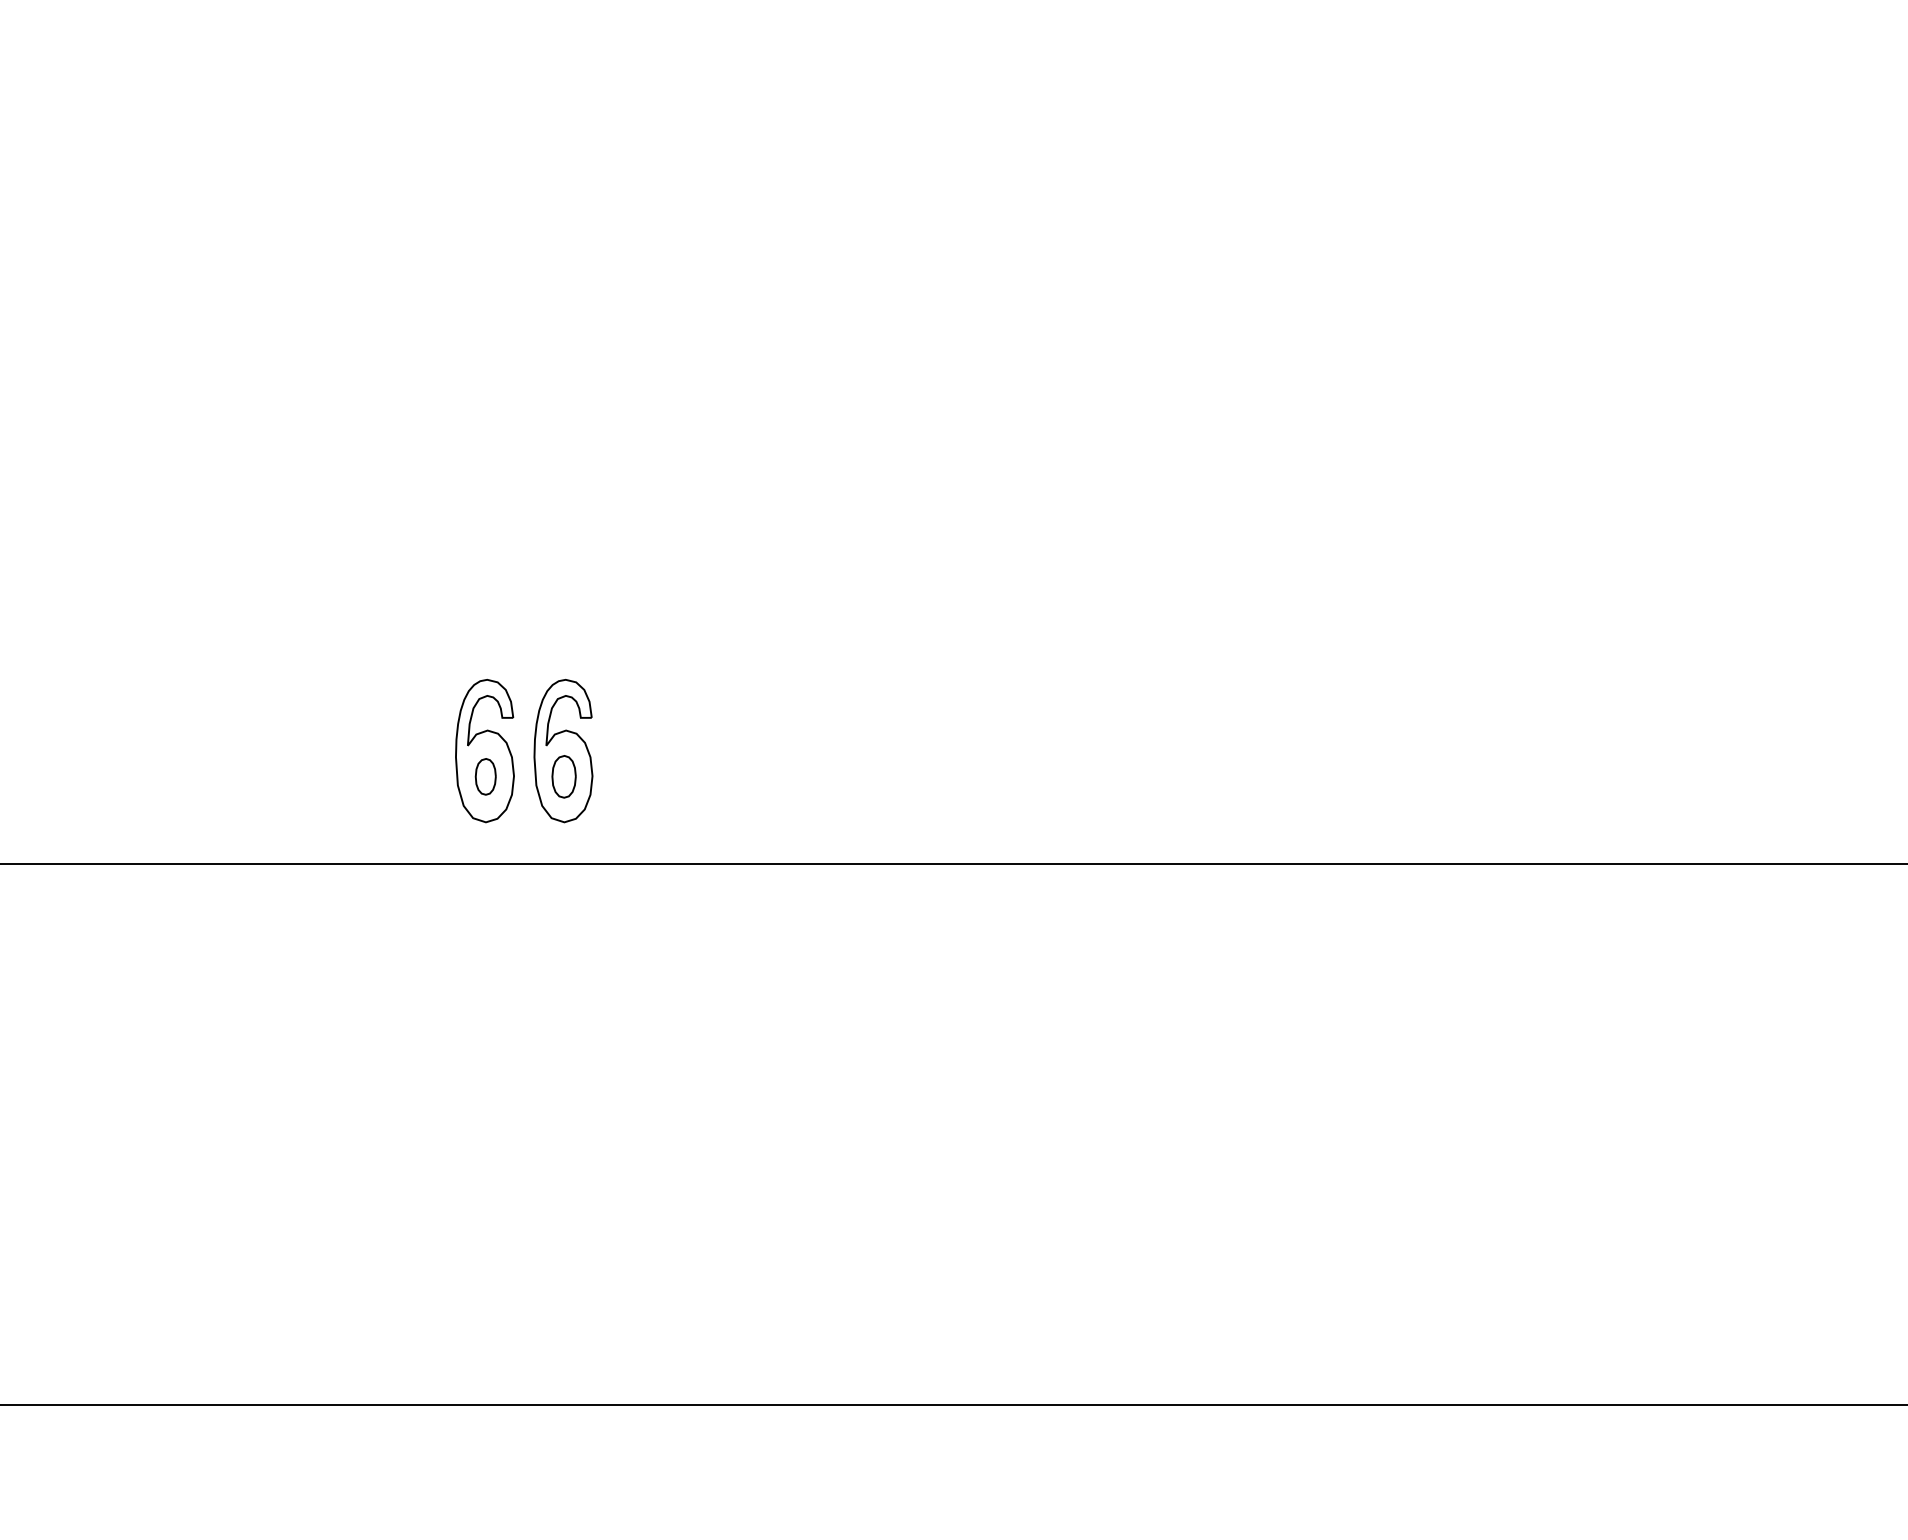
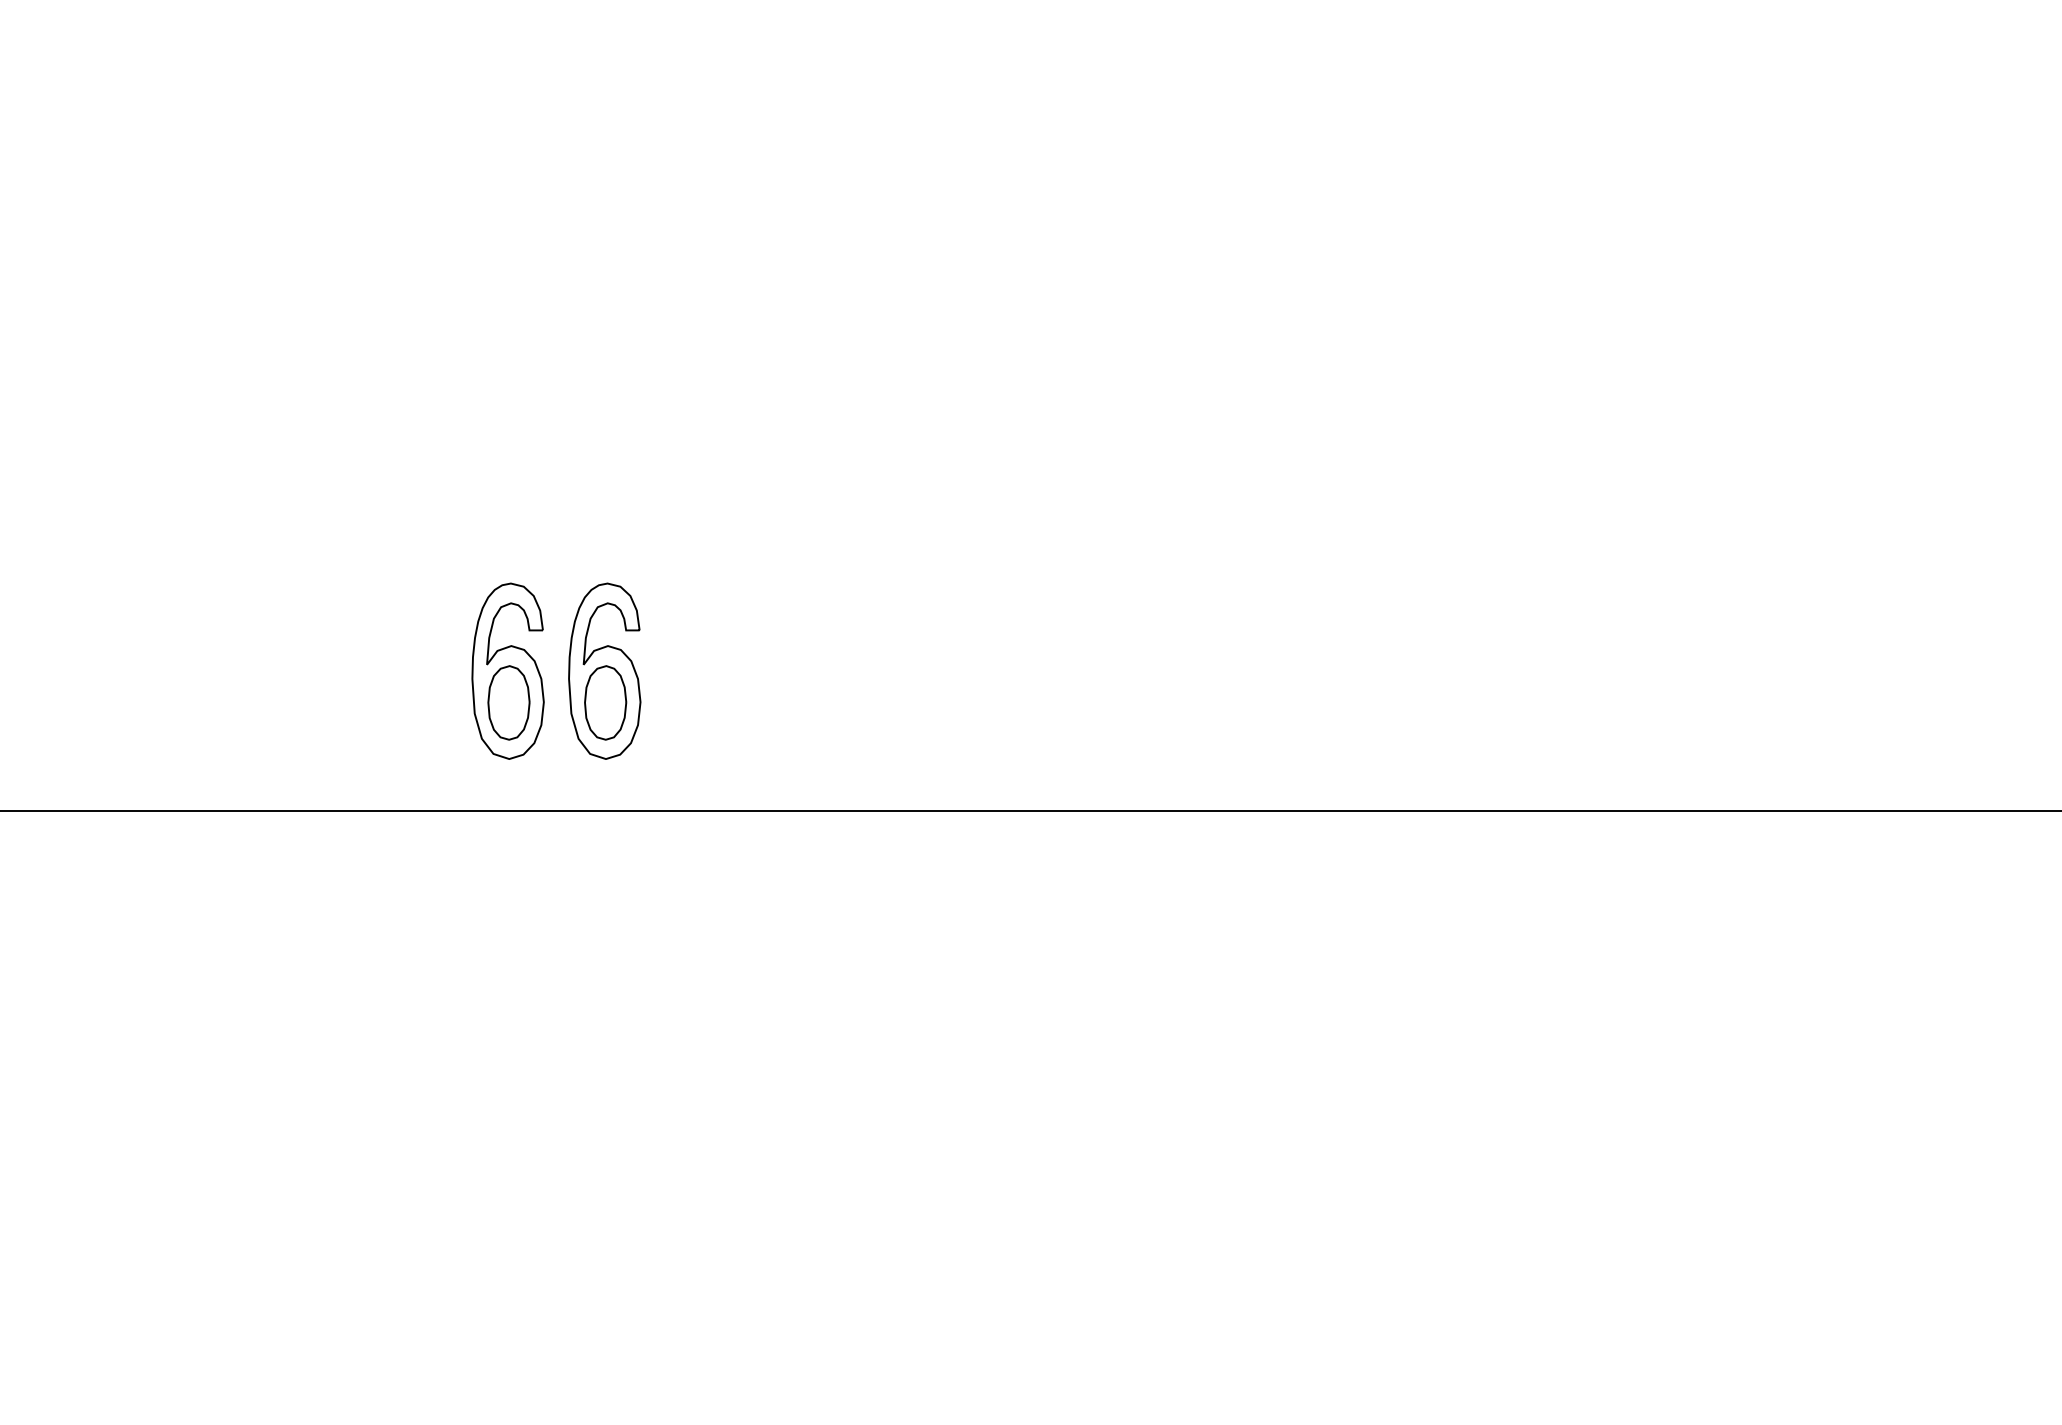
part: (485, 776) -> (508, 702), size x1.67
part: (563, 776) -> (604, 702), size x1.43

